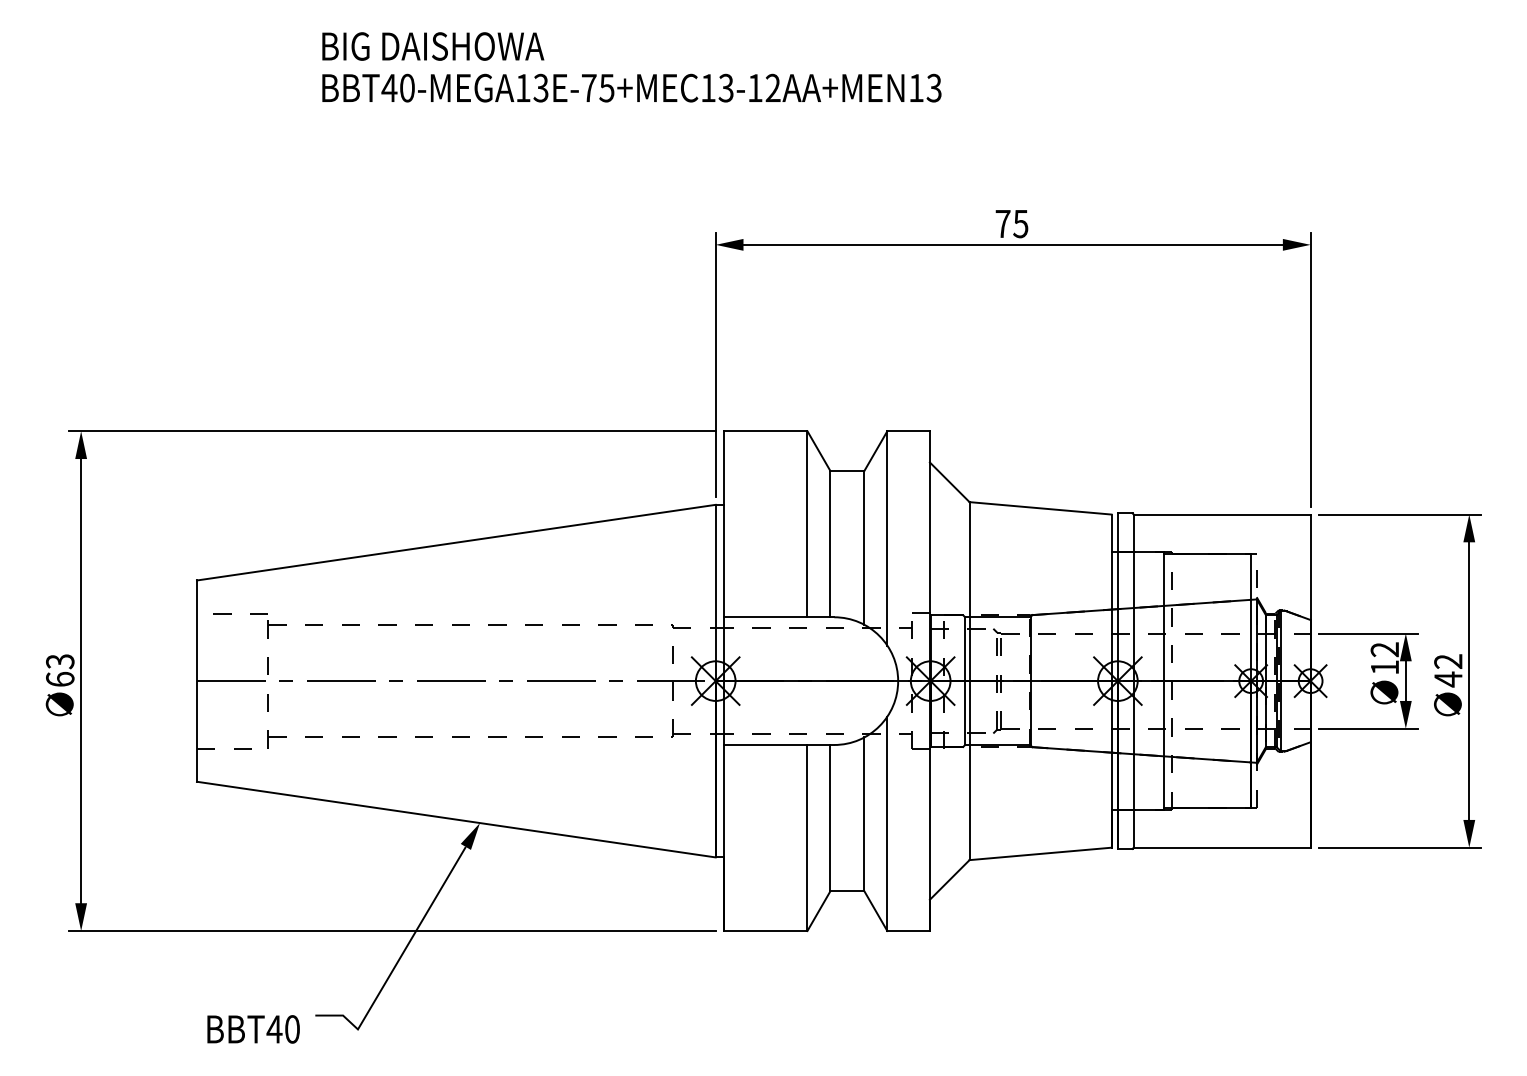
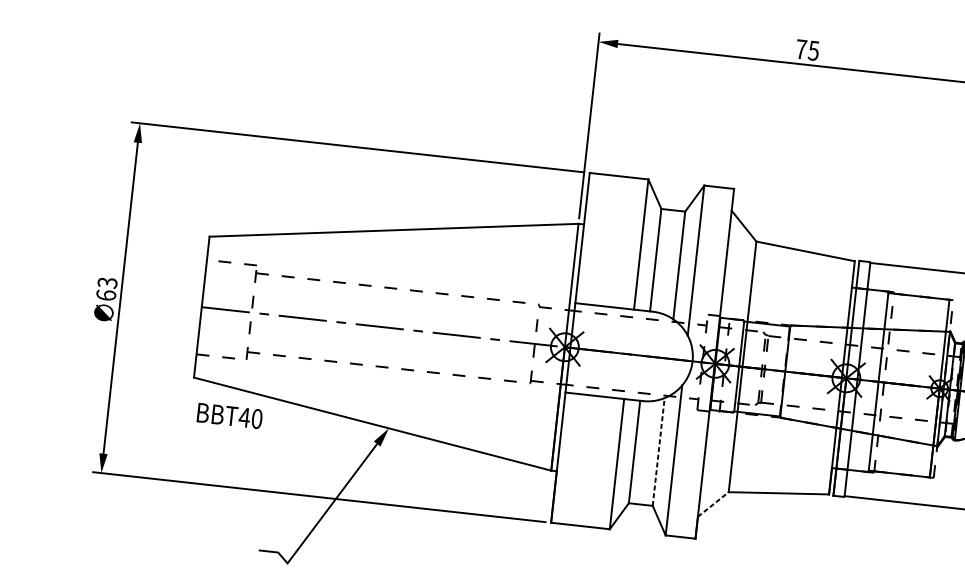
line: (864, 814) -> (658, 452), solid -> dashed
line: (950, 879) -> (713, 504), solid -> dashed
text: (253, 1029) -> (229, 416), moved

